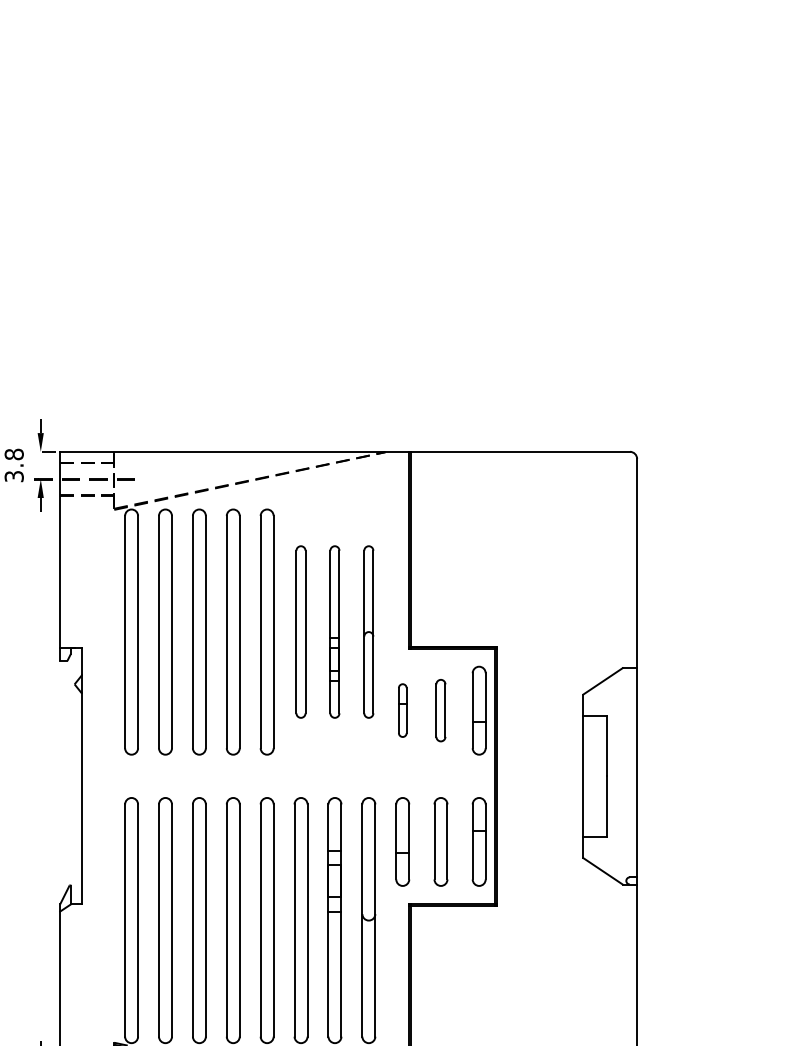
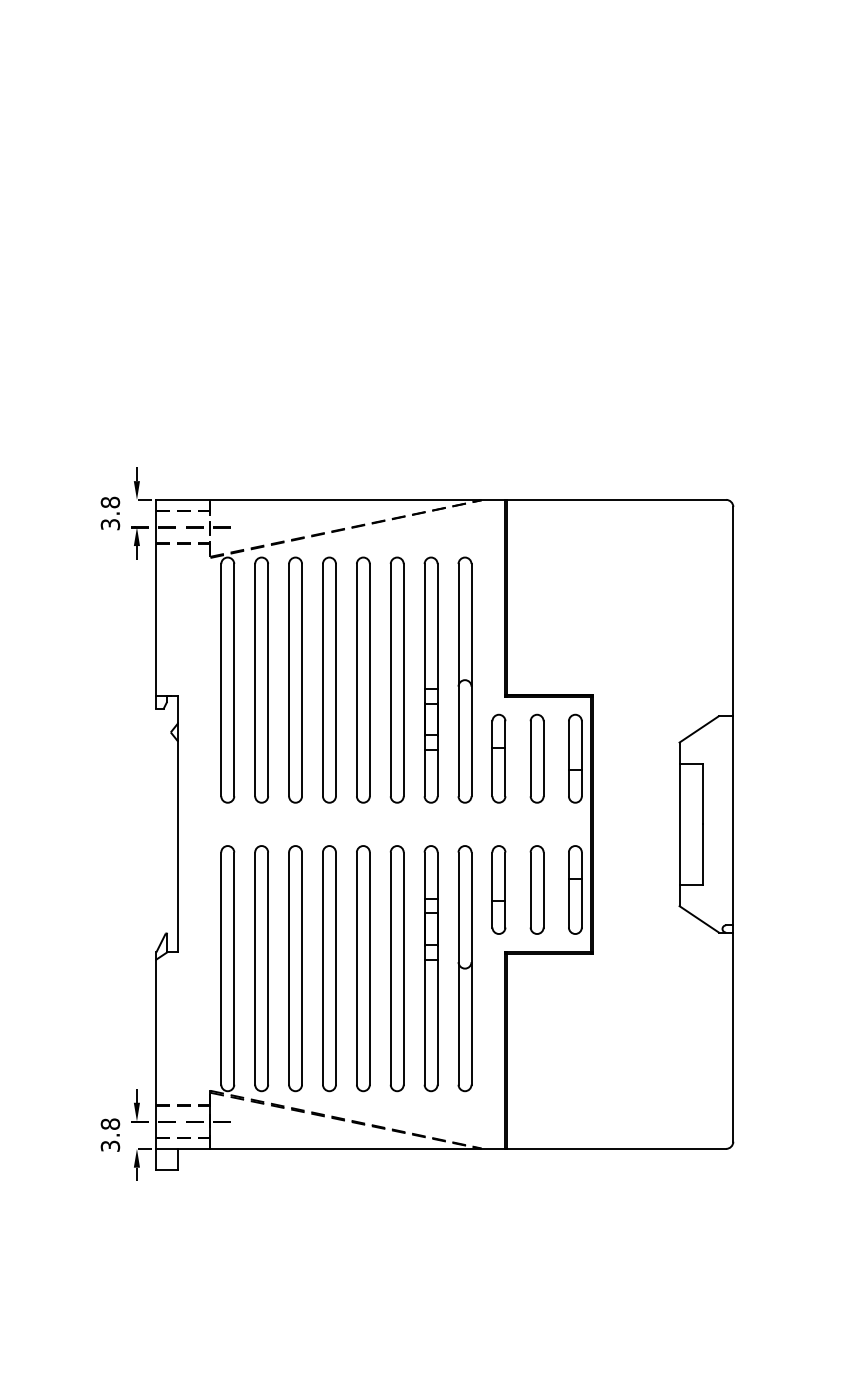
part: (300, 631) -> (396, 679), size x1.43
part: (334, 631) -> (430, 679), size x1.43
part: (368, 631) -> (464, 679), size x1.43
part: (402, 710) -> (498, 758), size x1.67
part: (440, 710) -> (536, 758), size x1.43

